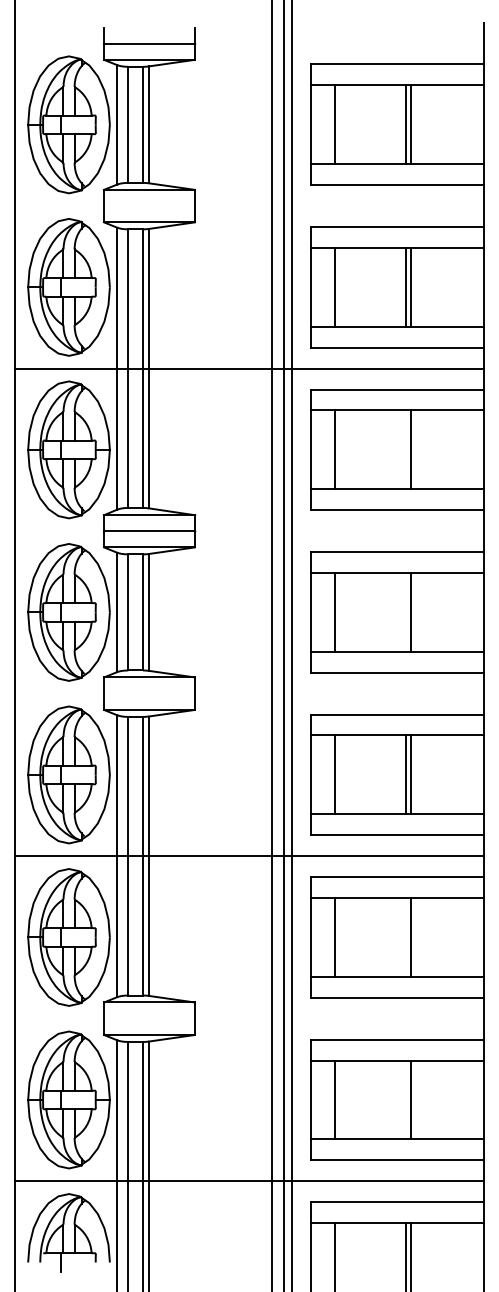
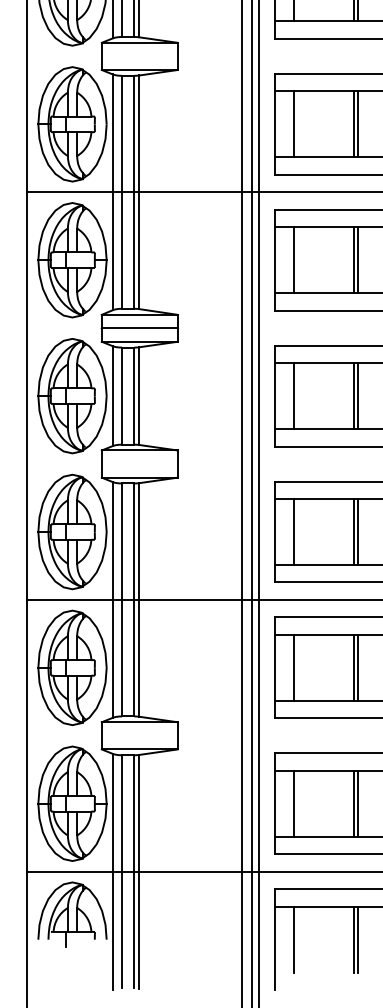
line: (406, 449) -> (354, 259), added
line: (406, 611) -> (354, 395), added
line: (406, 937) -> (354, 667), added
line: (406, 1099) -> (354, 803), added

